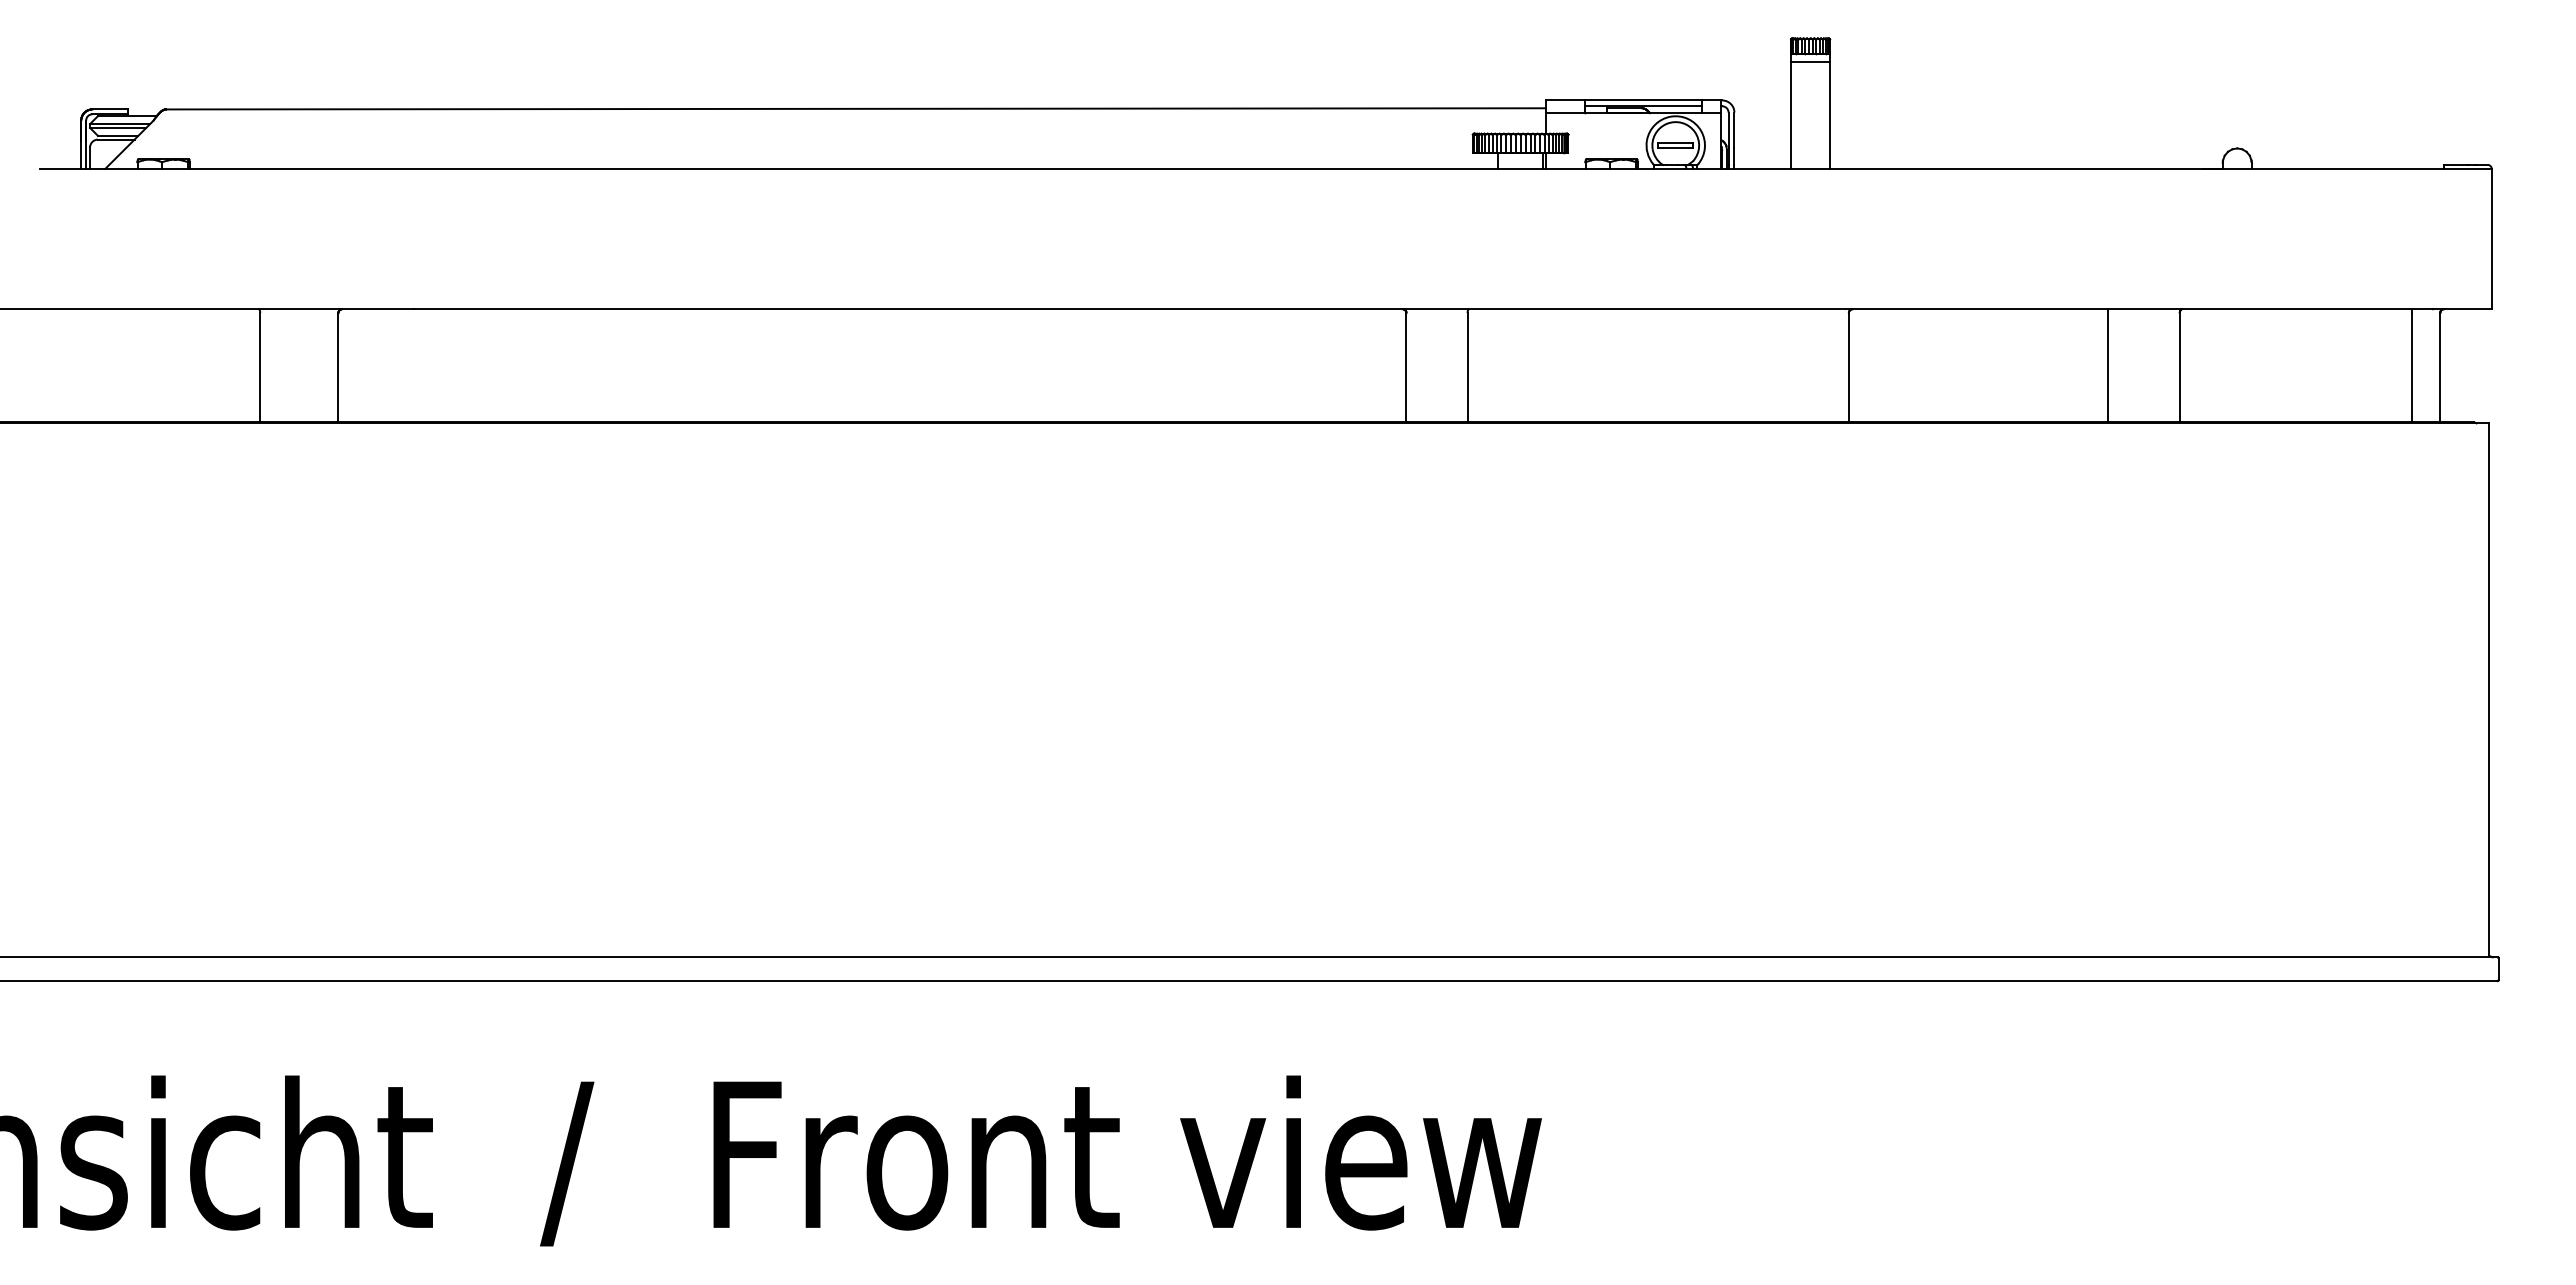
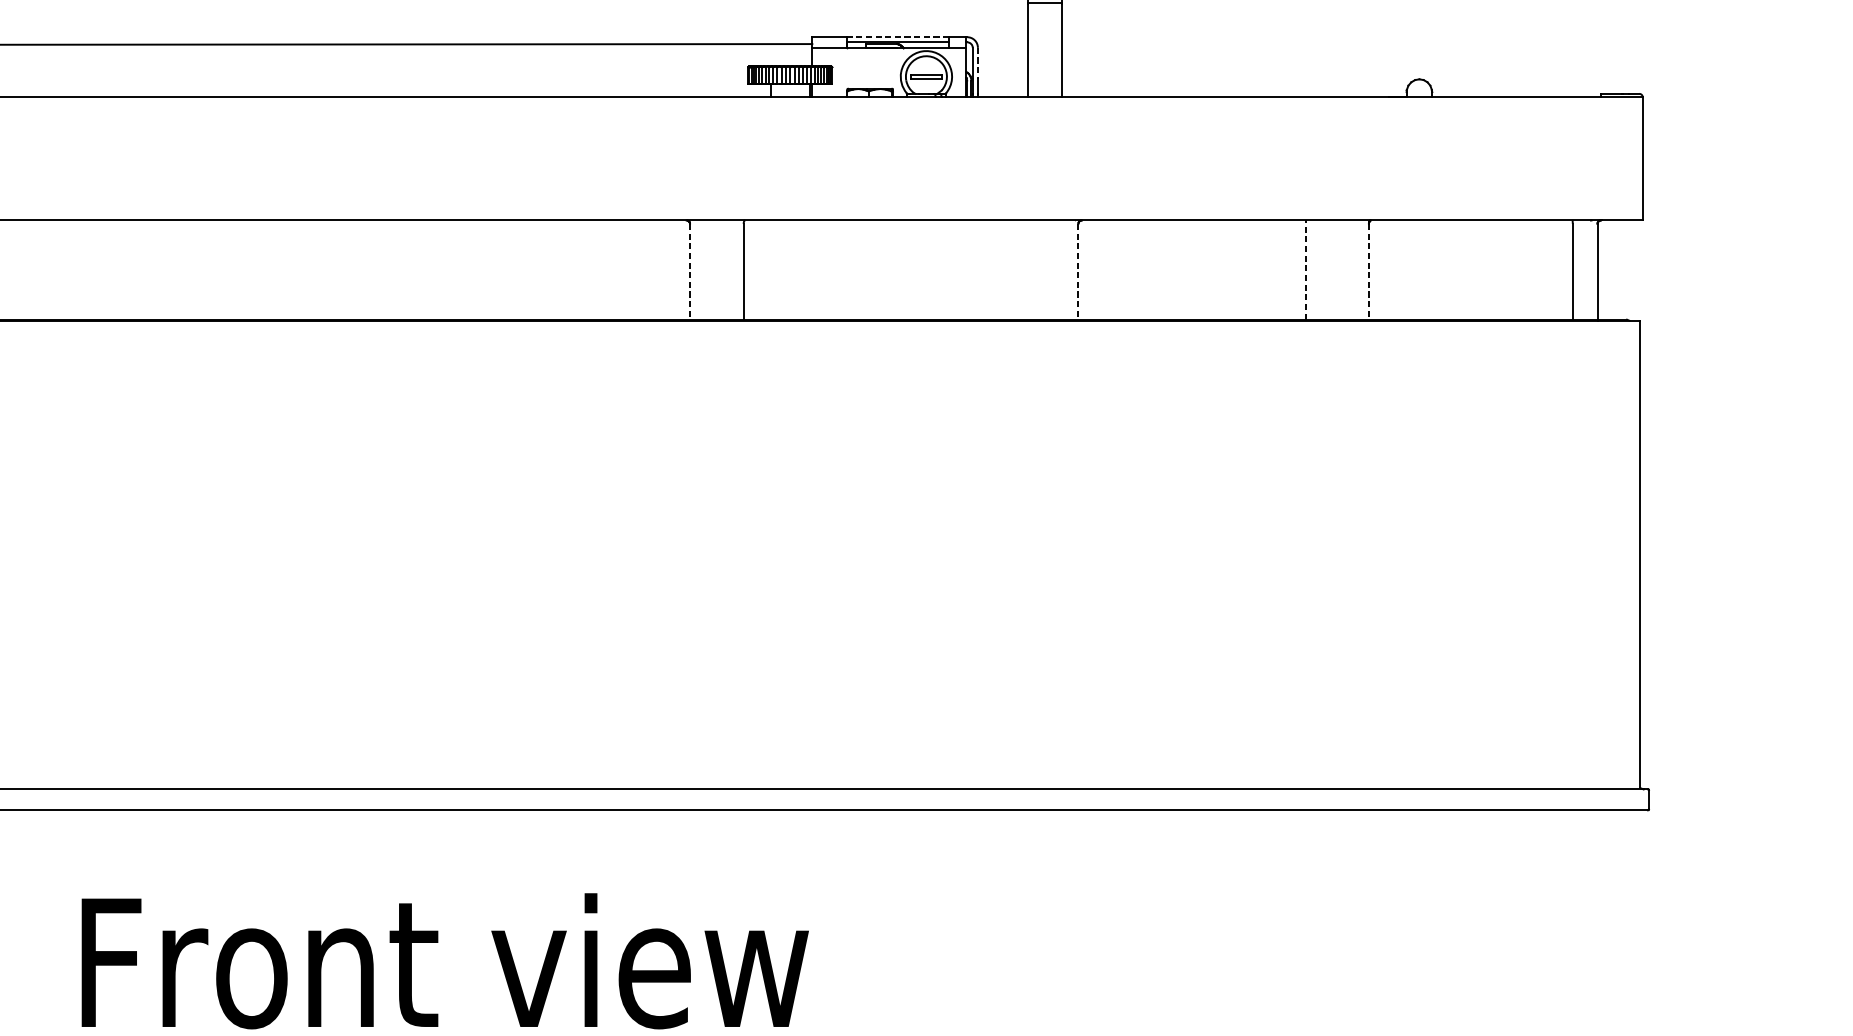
line: (1643, 100) -> (898, 37), solid -> dashed
line: (1734, 130) -> (978, 63), solid -> dashed
line: (2107, 365) -> (1305, 269), solid -> dashed
line: (1406, 367) -> (690, 271), solid -> dashed
line: (1848, 367) -> (1078, 271), solid -> dashed
line: (2179, 367) -> (1368, 271), solid -> dashed

